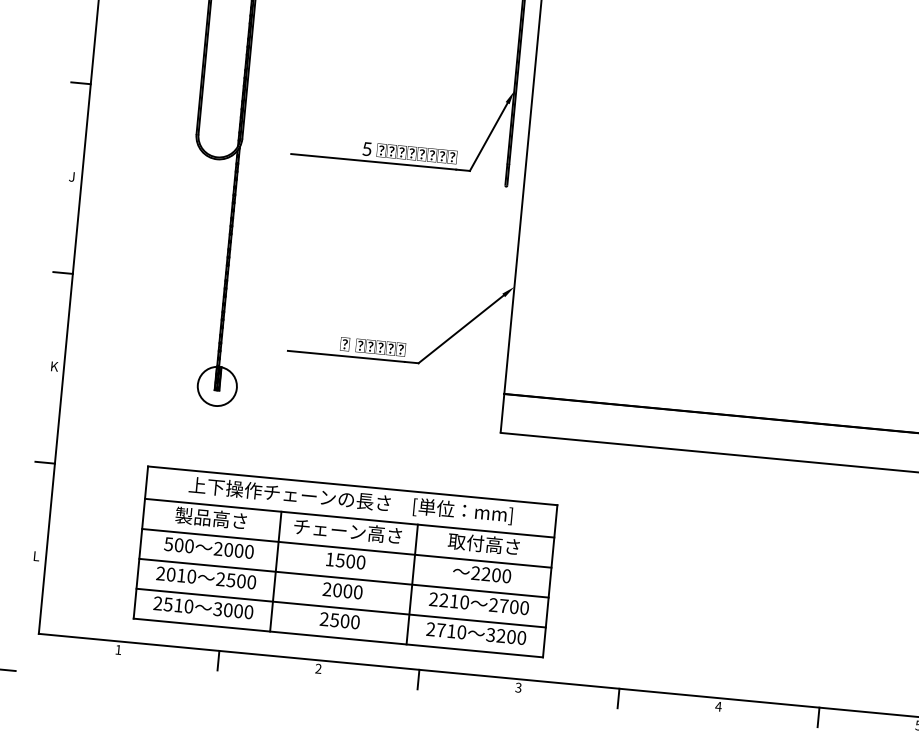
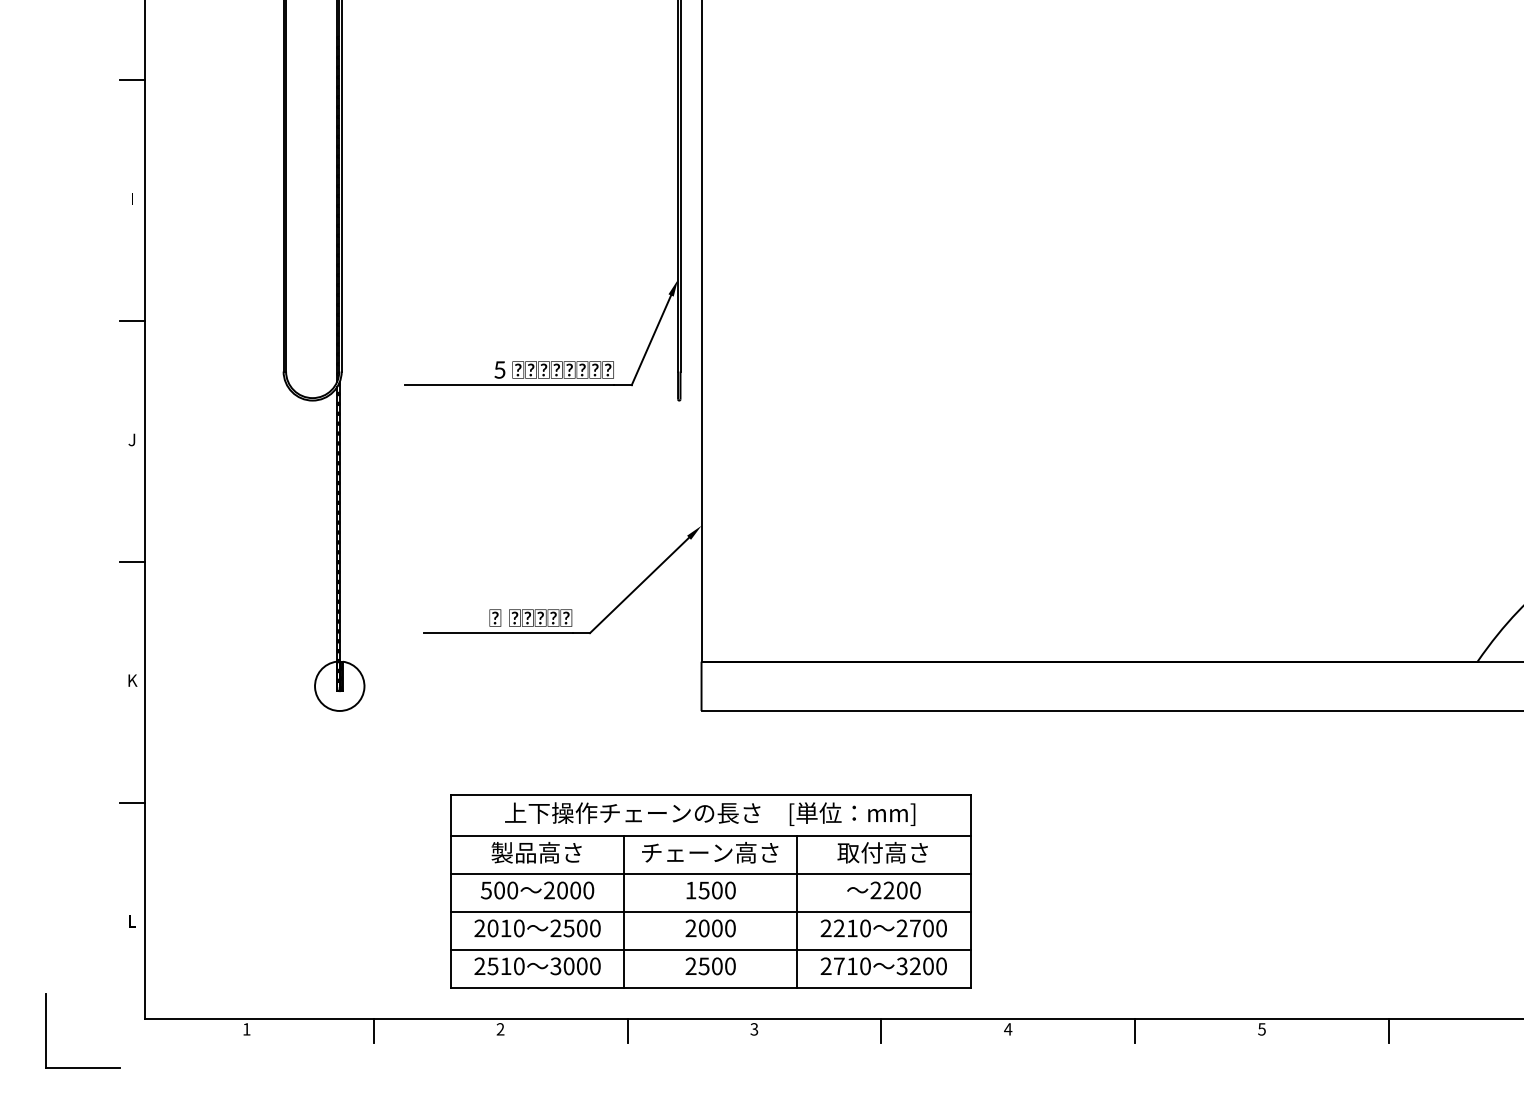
part: (345, 561) -> (710, 891), moved

